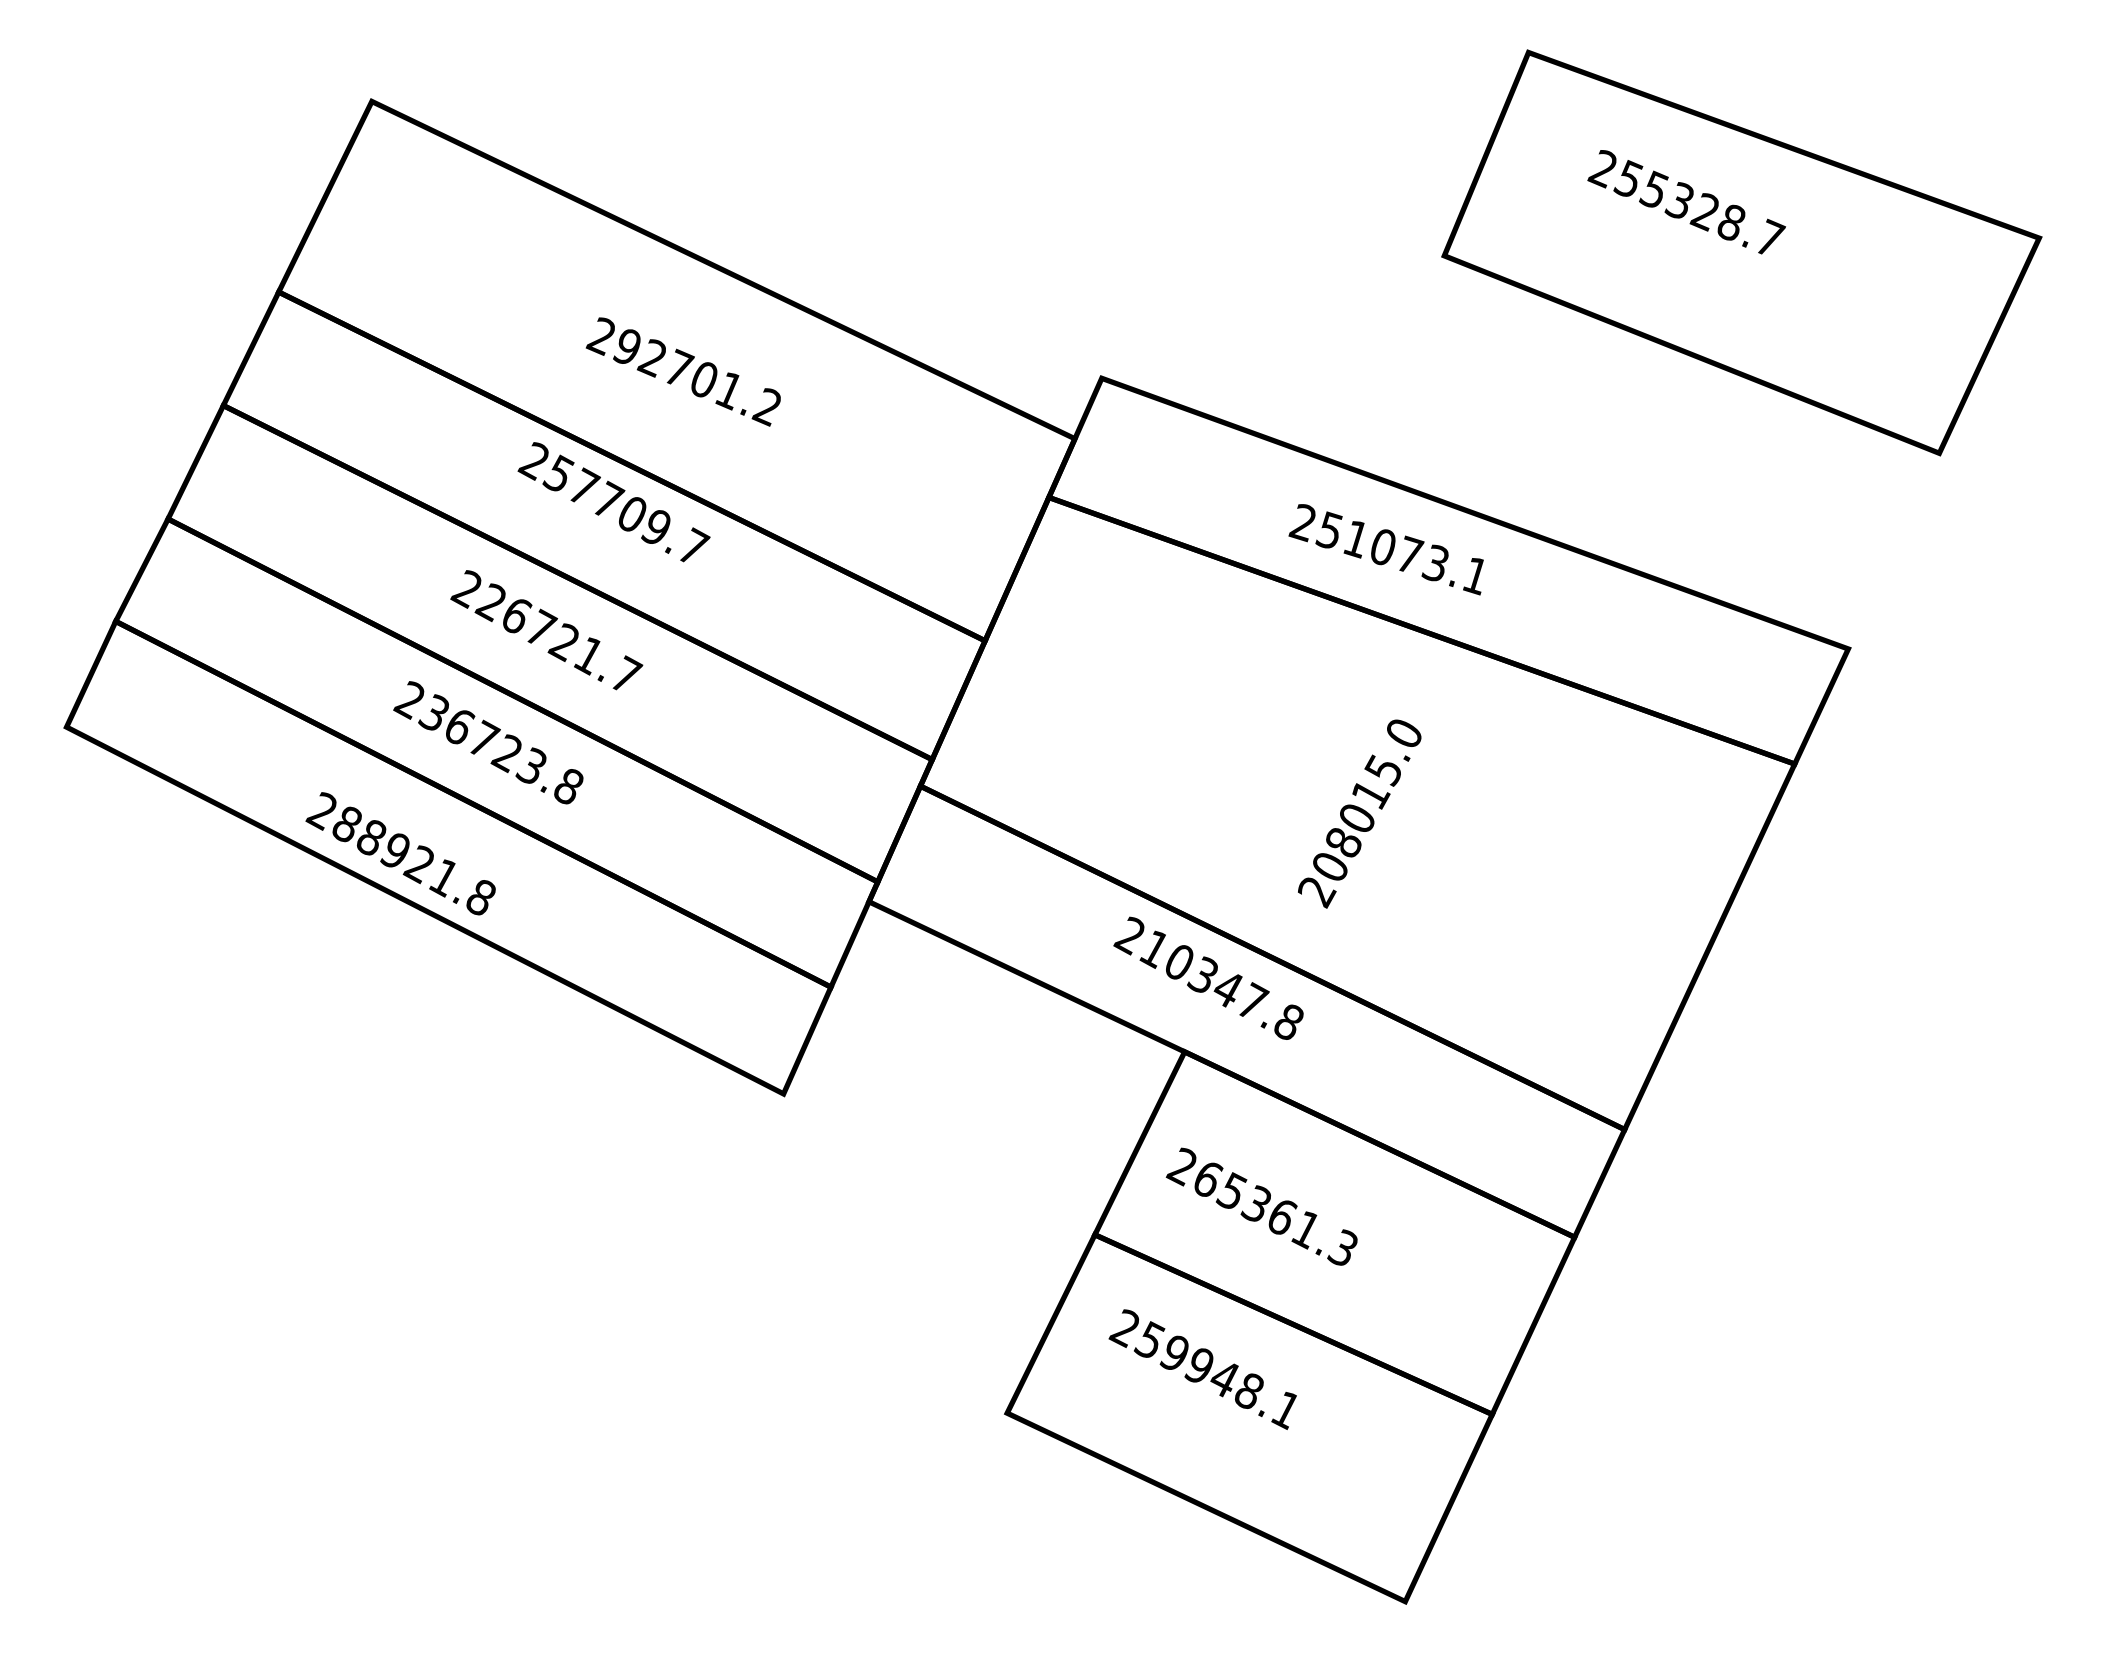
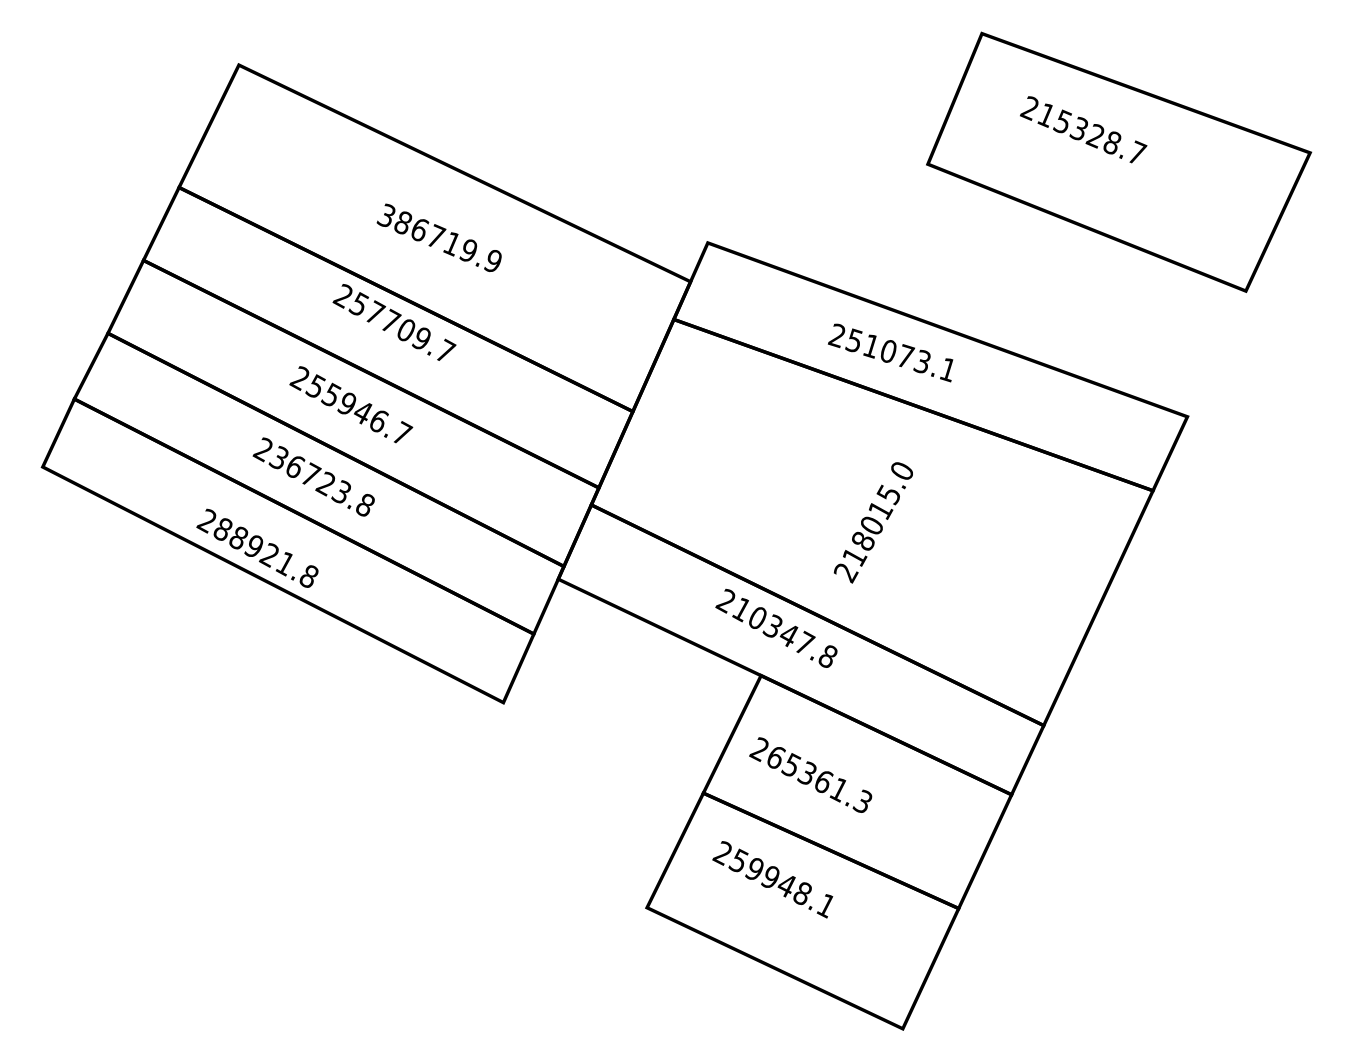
text: (1627, 178) -> (1045, 114), 255328.7 -> 215328.7
text: (682, 371) -> (438, 238), 292701.2 -> 386719.9
text: (539, 628) -> (346, 403), 226721.7 -> 255946.7
text: (1331, 867) -> (855, 557), 208015.0 -> 218015.0

